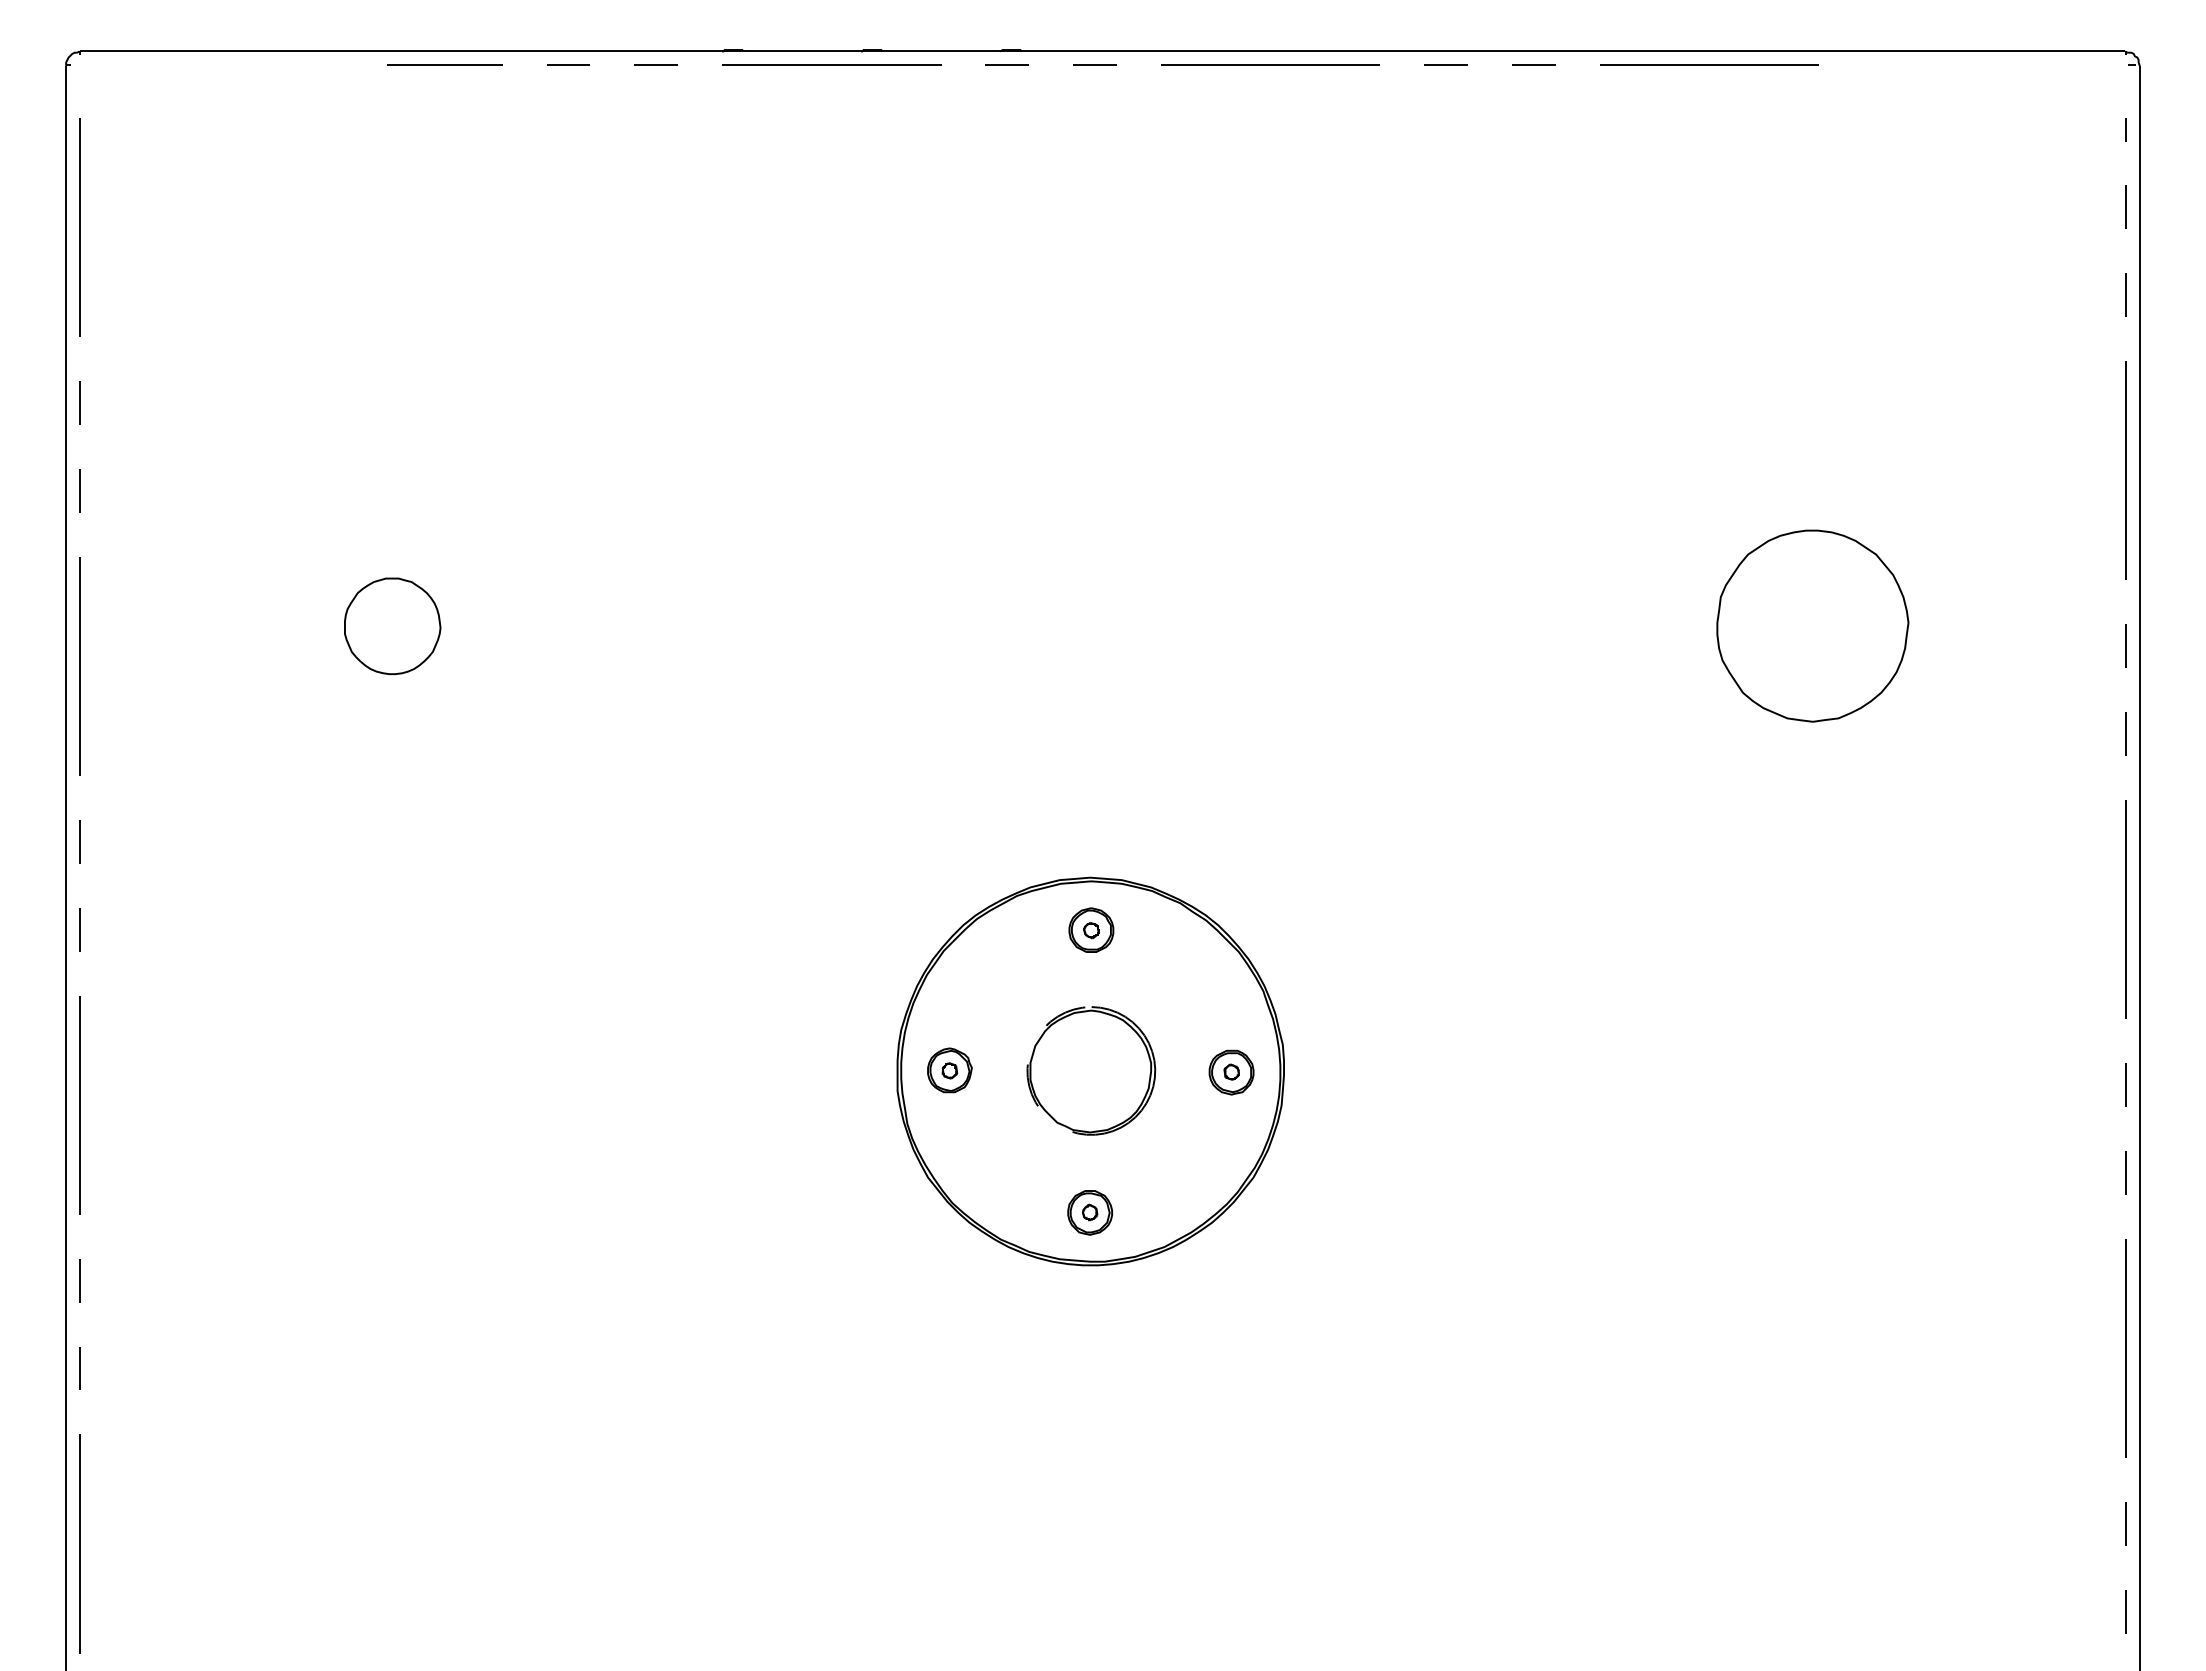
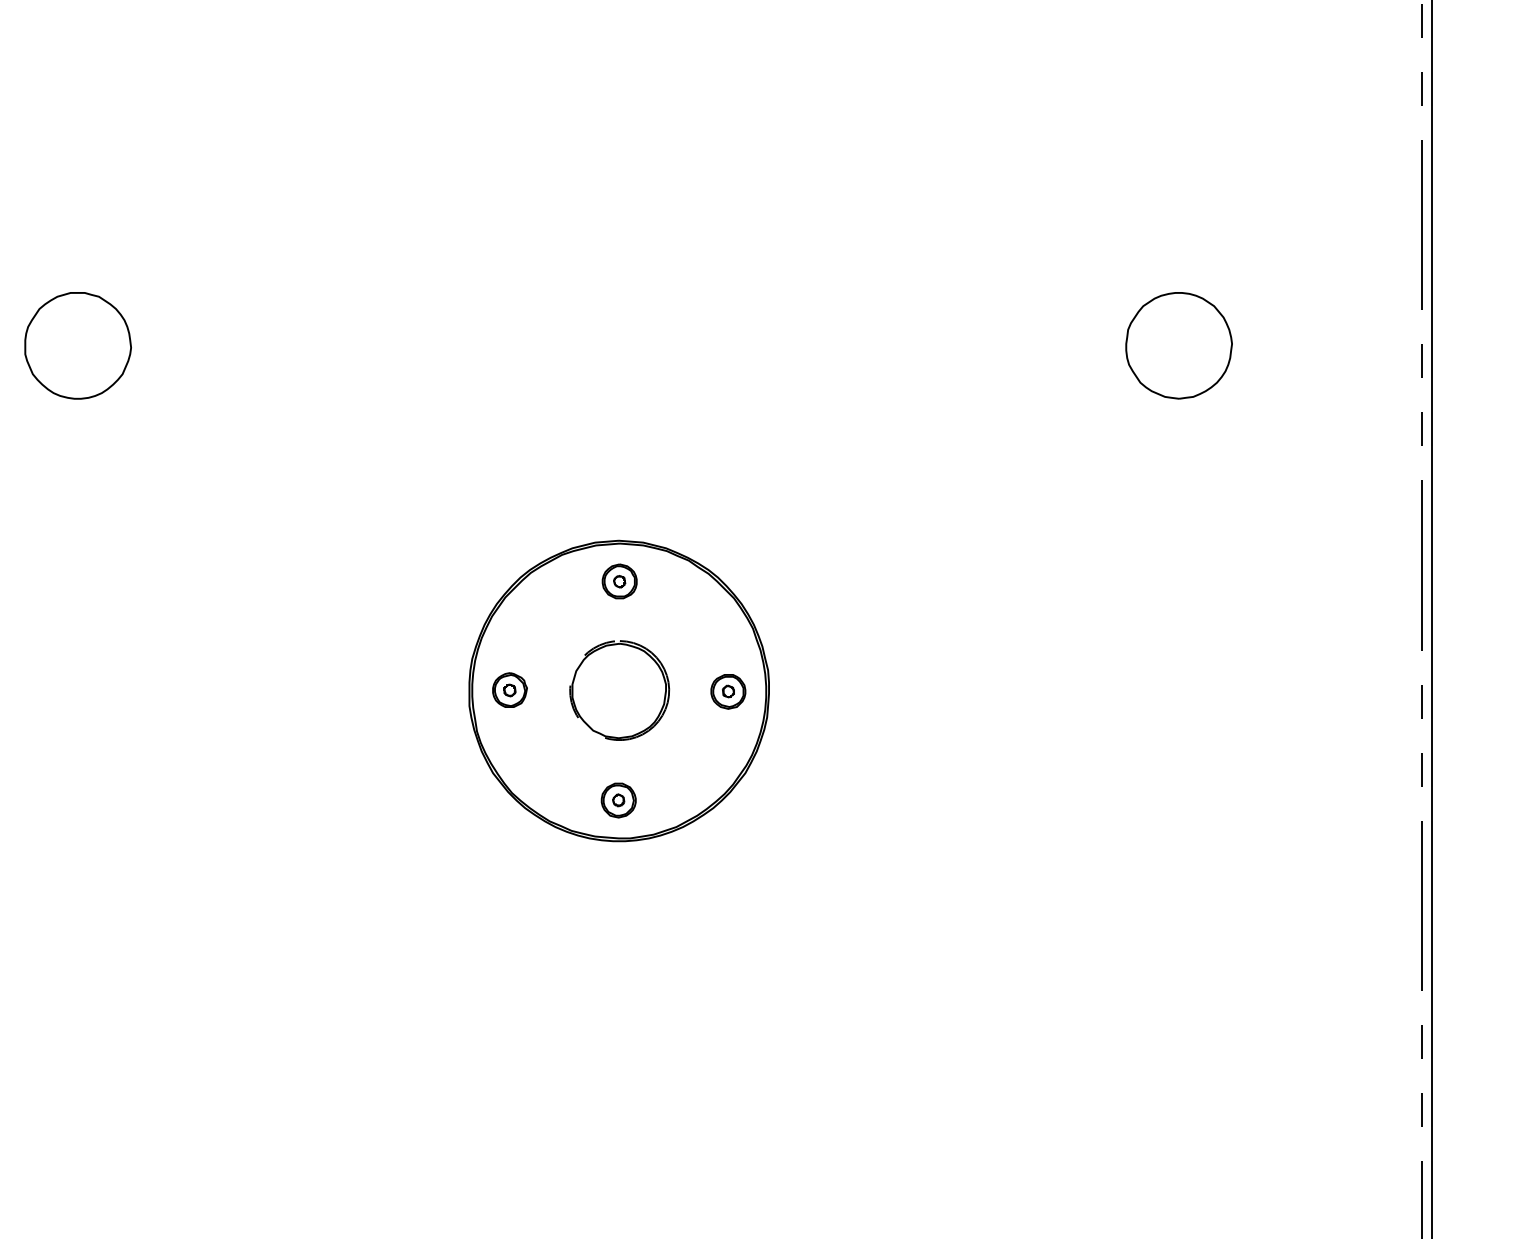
part: (392, 626) -> (77, 346), size x1.43
part: (1813, 626) -> (1179, 346), size x0.71

